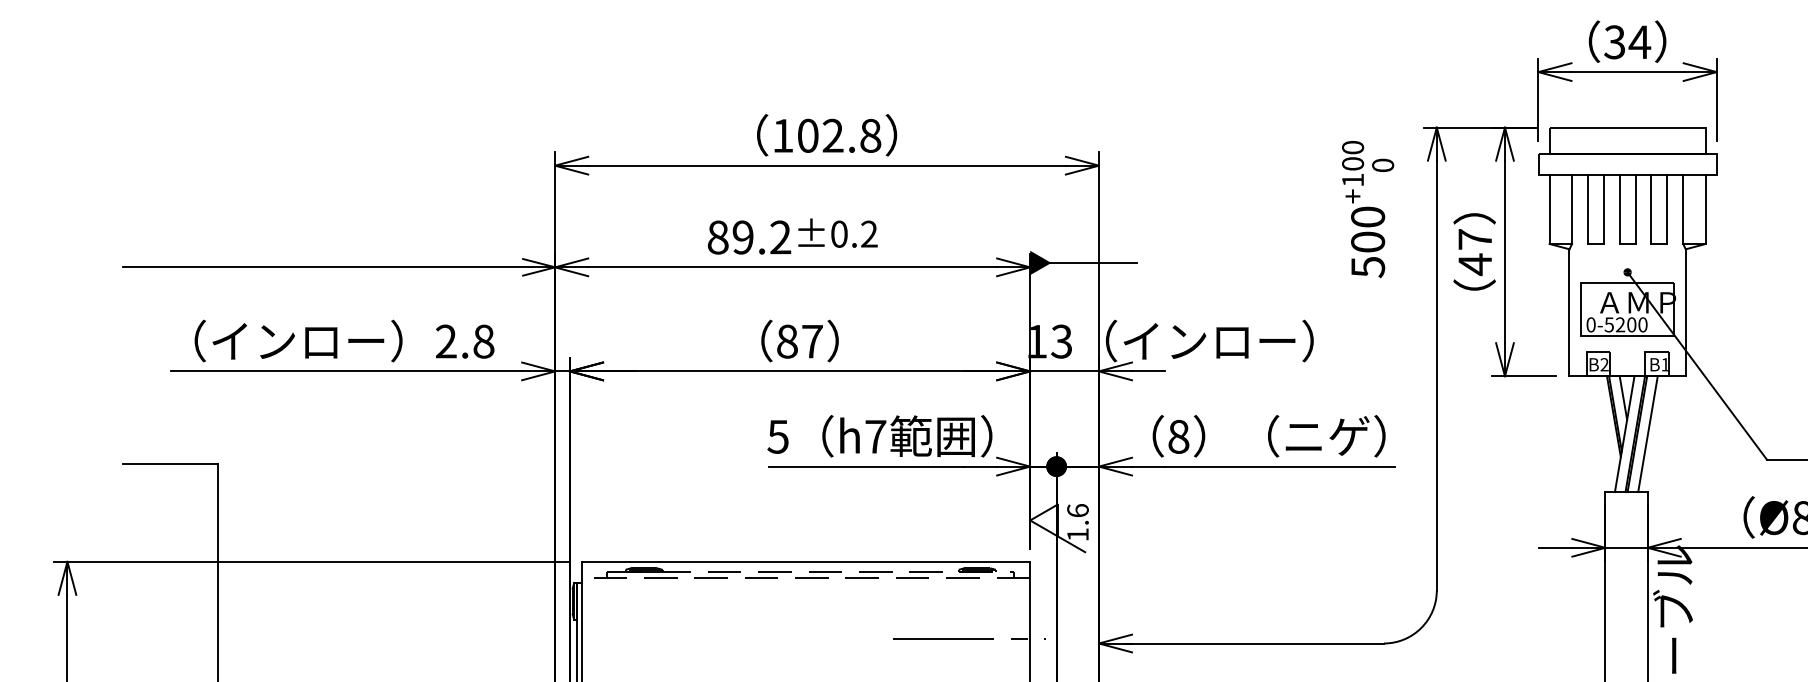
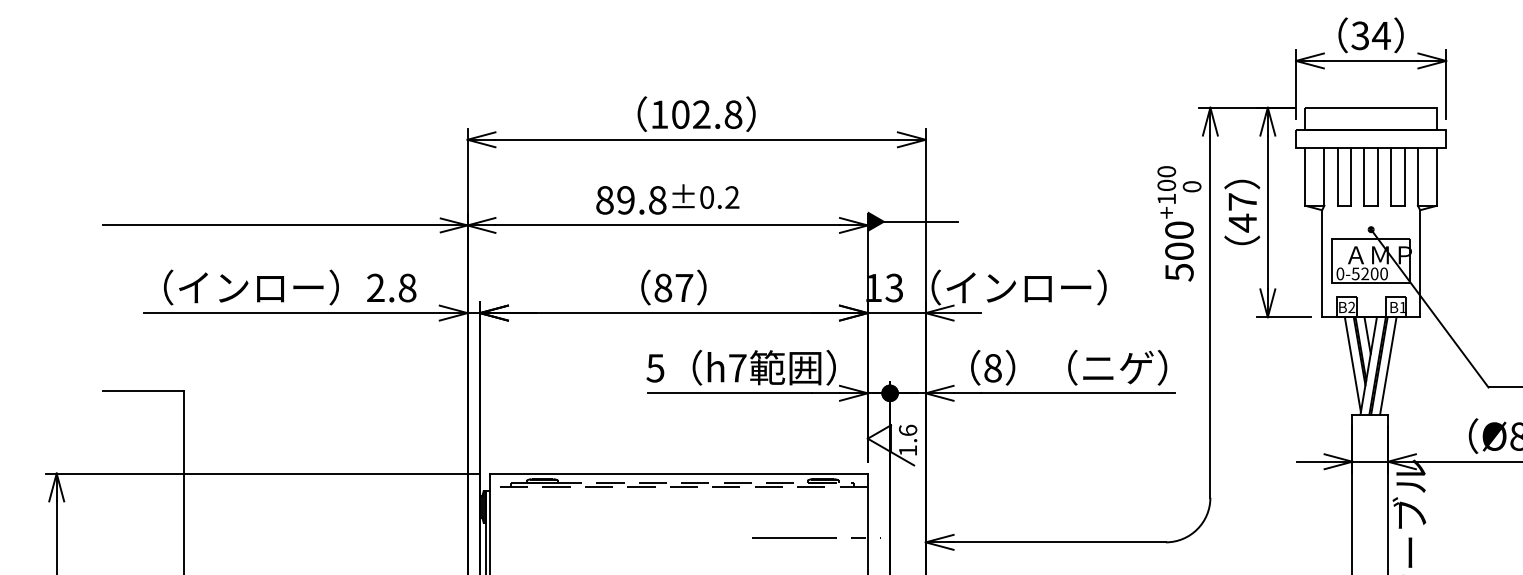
text: (1368, 209) -> (1179, 223), moved
text: (780, 237) -> (657, 200), 89.2 -> 89.8
line: (1605, 432) -> (1352, 364), added

